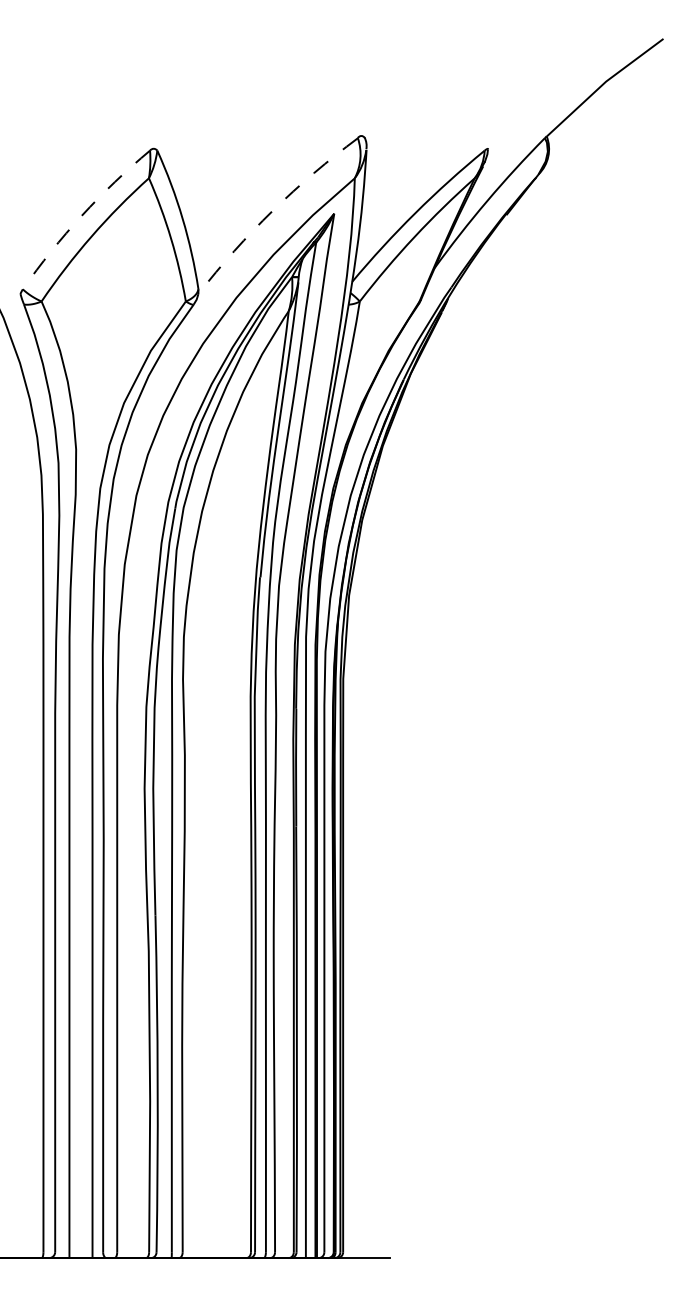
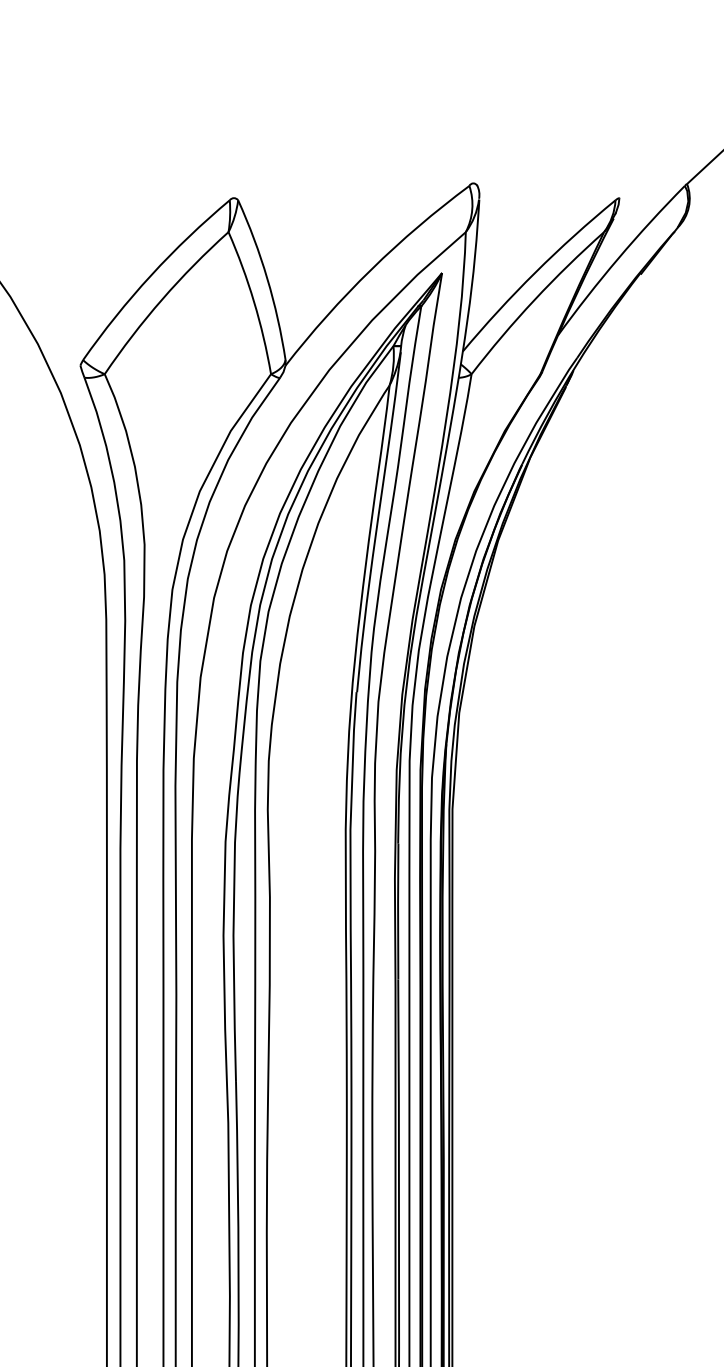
arc: (272, 210) -> (370, 269), dashed -> solid
arc: (81, 215) -> (150, 275), dashed -> solid

